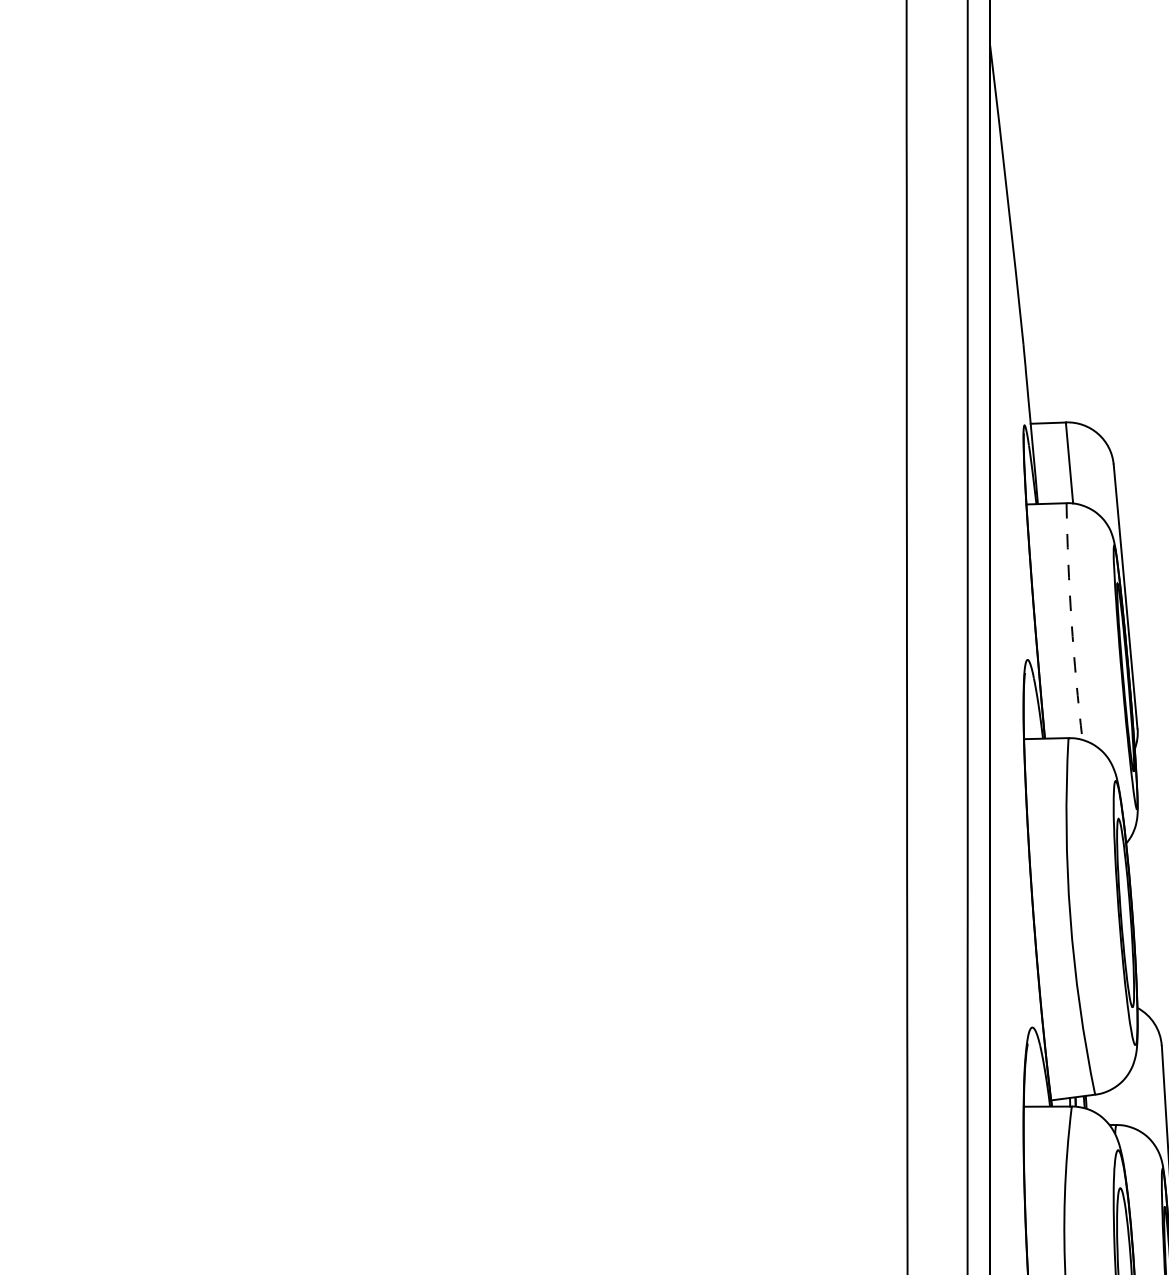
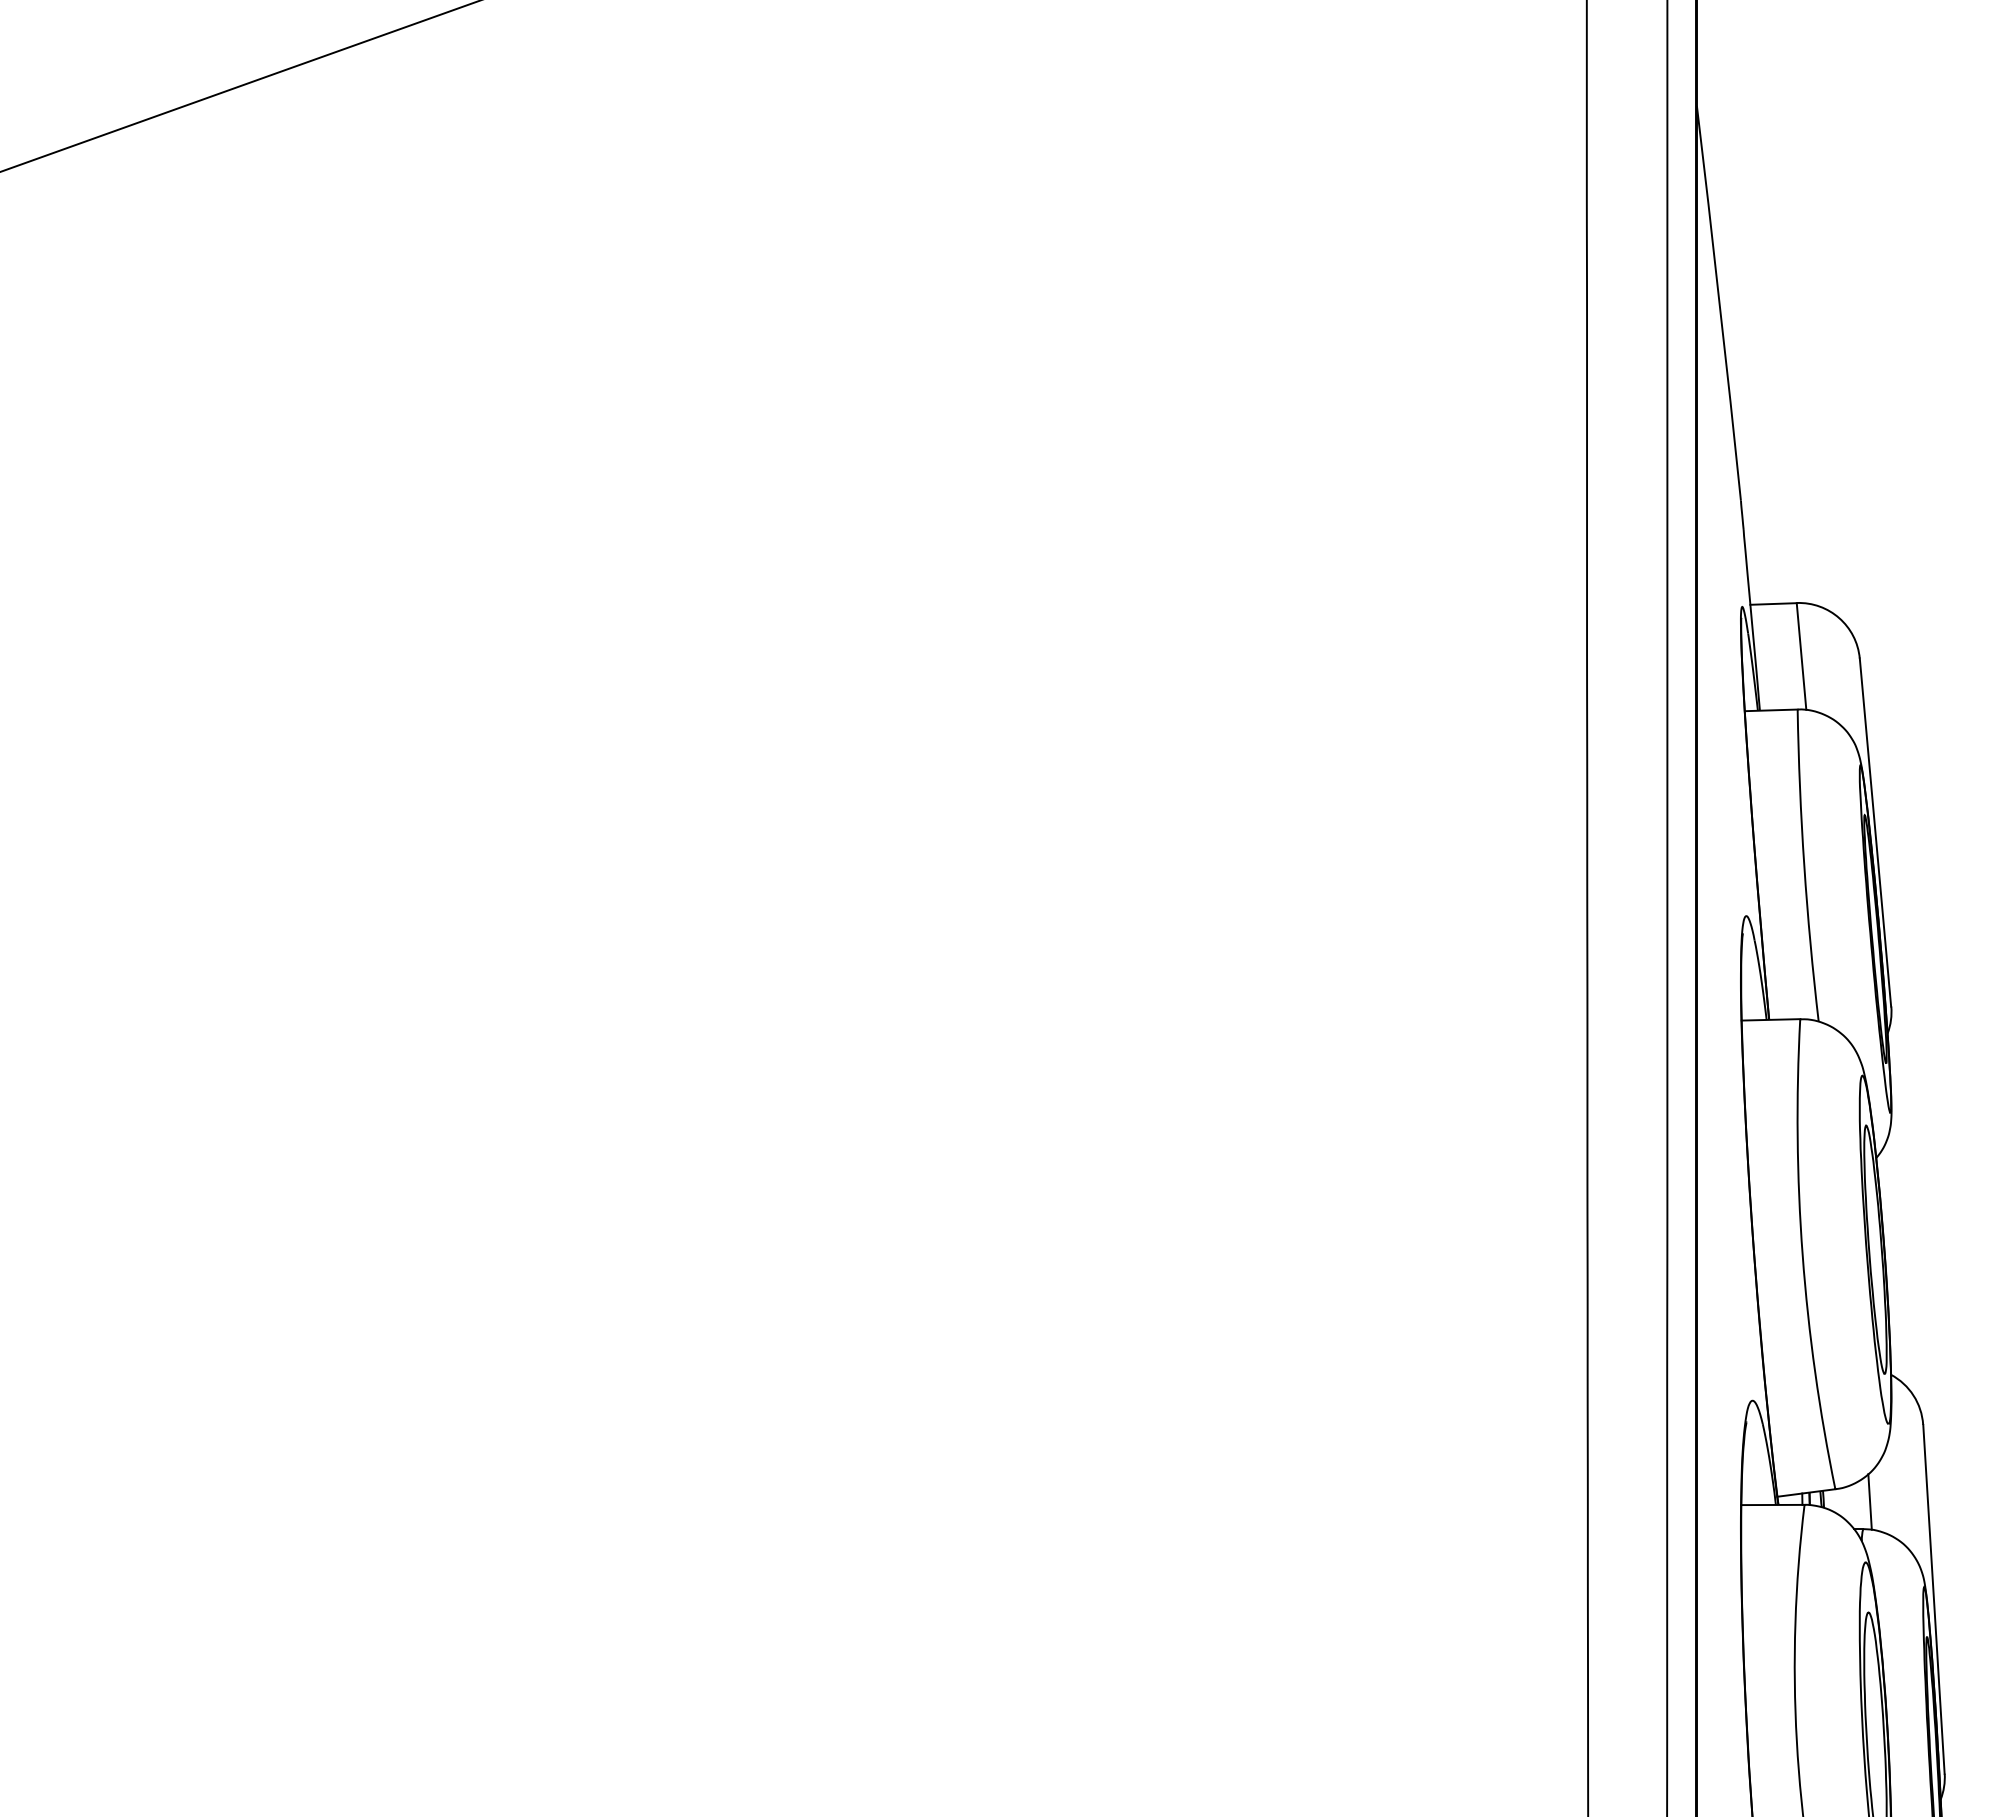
arc: (1071, 621) -> (1804, 865), dashed -> solid
line: (1121, 1104) -> (1869, 1501), added

